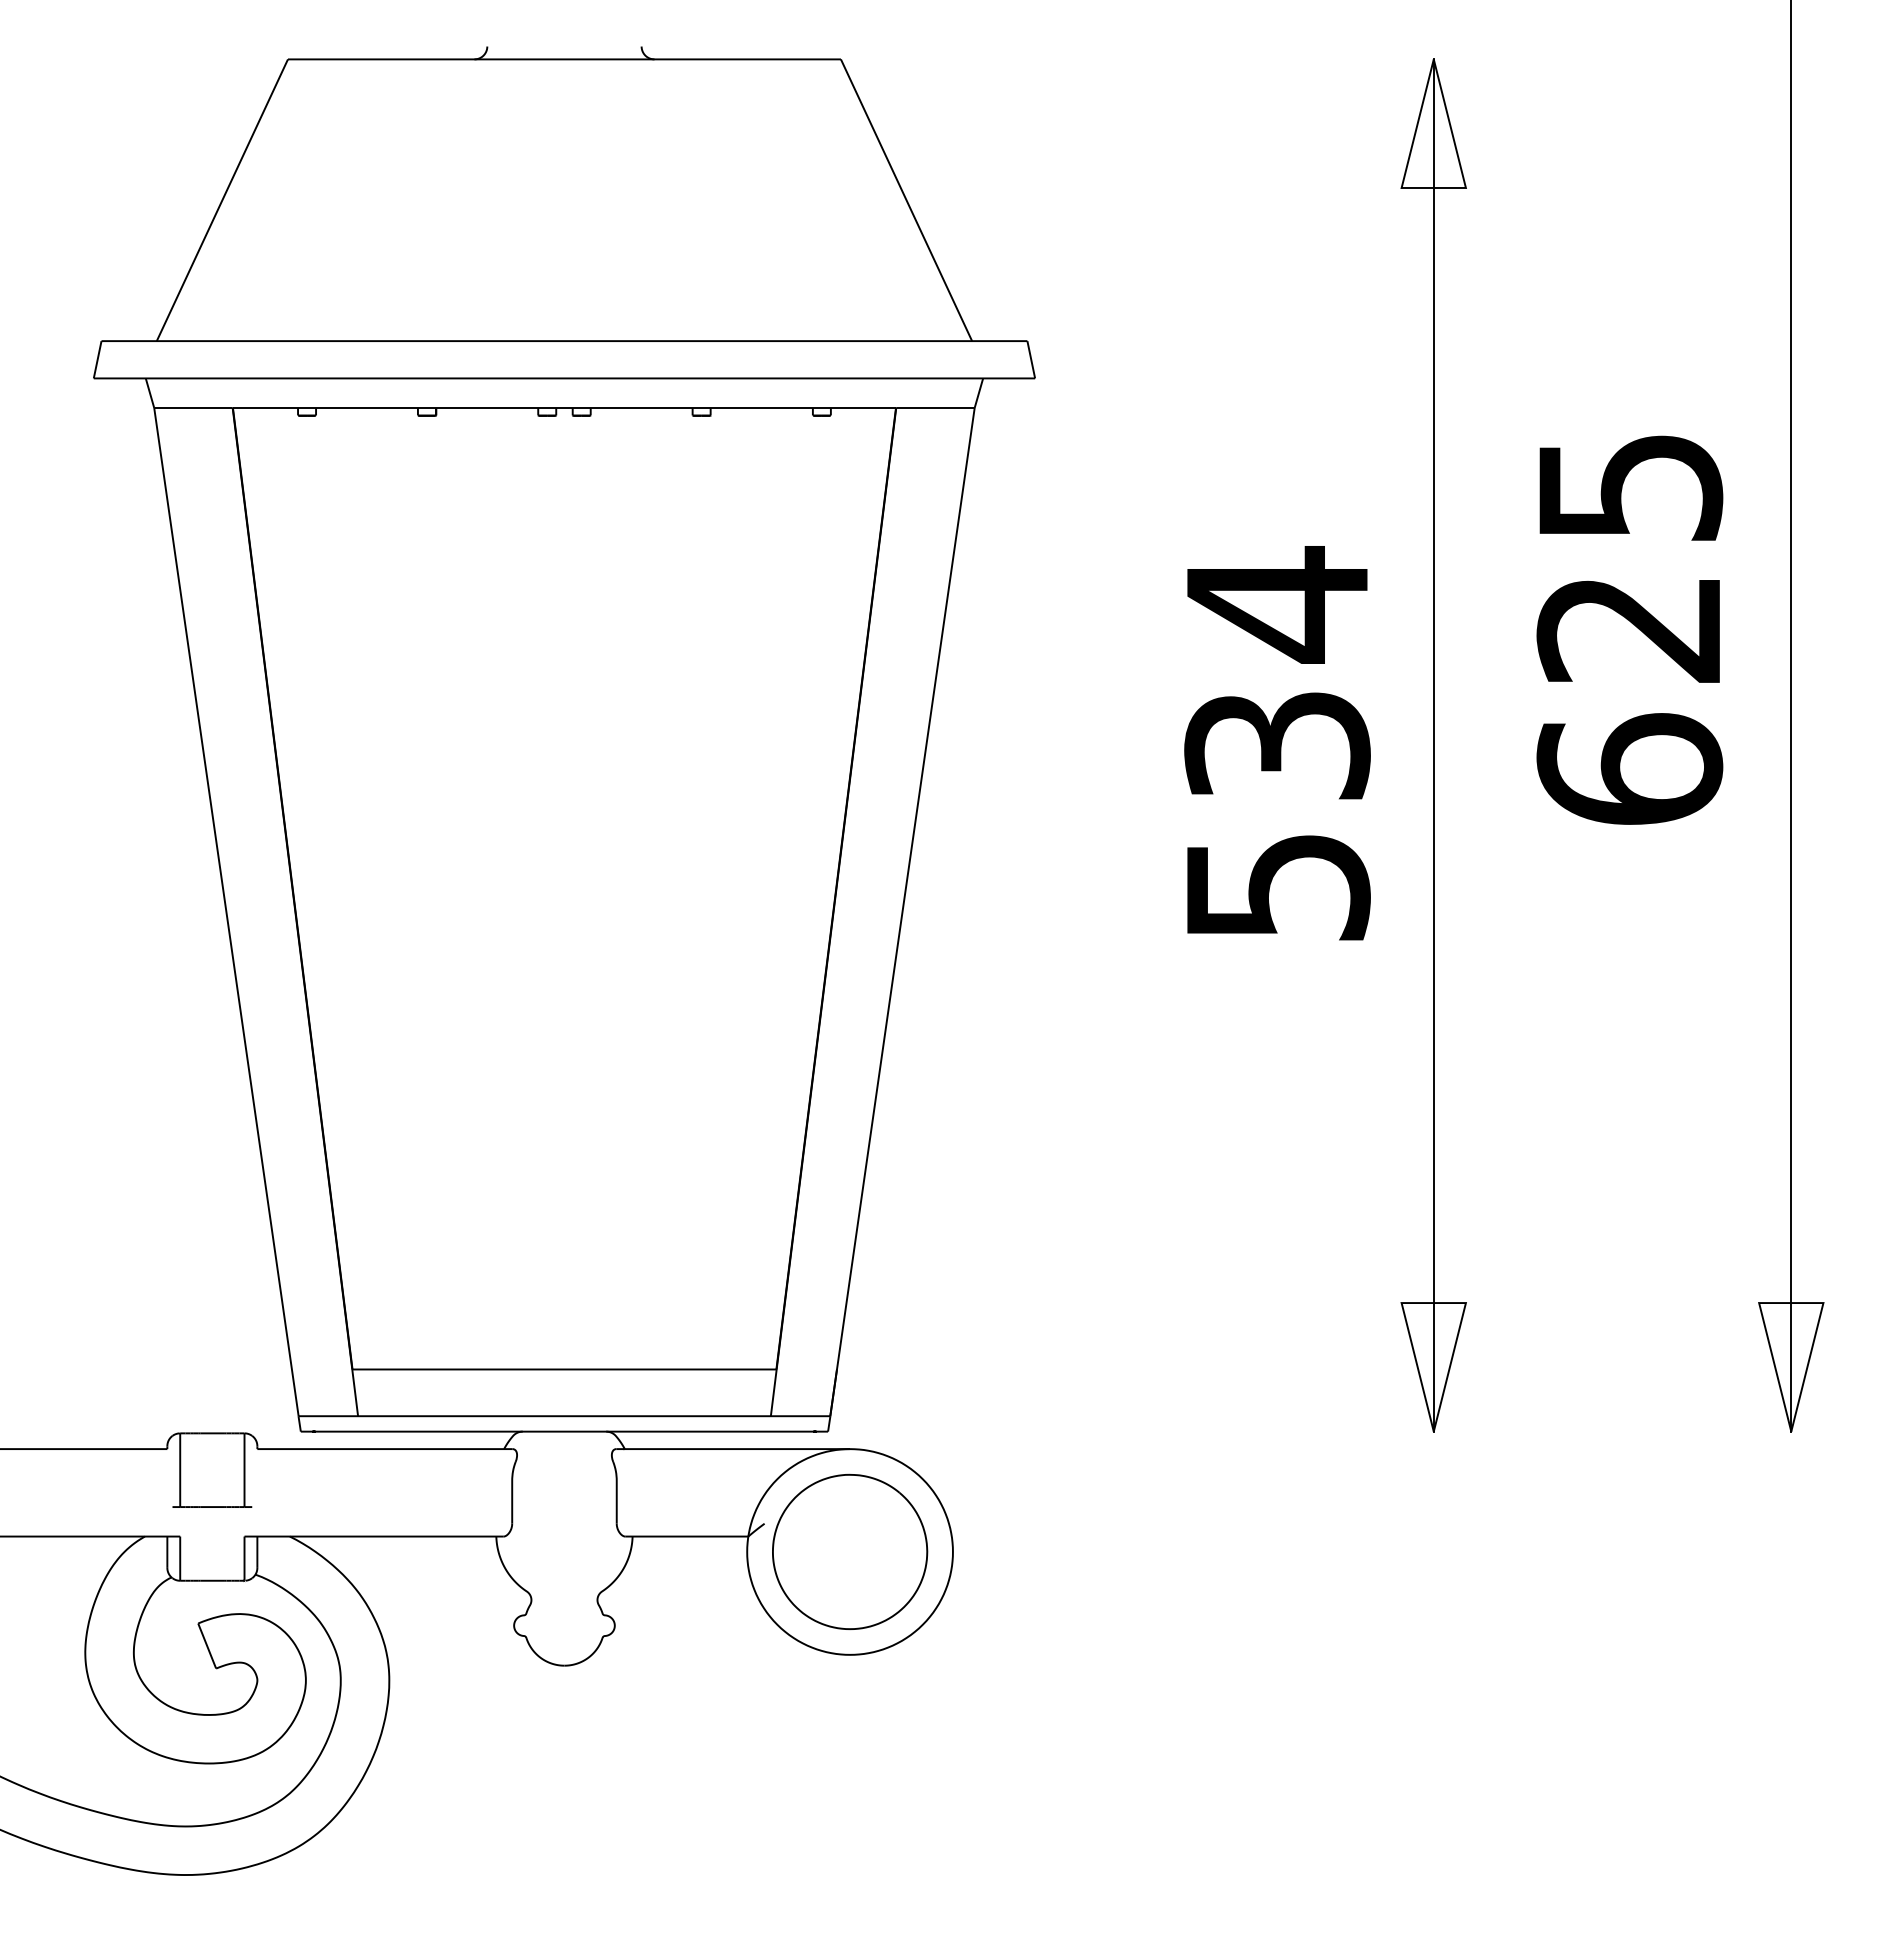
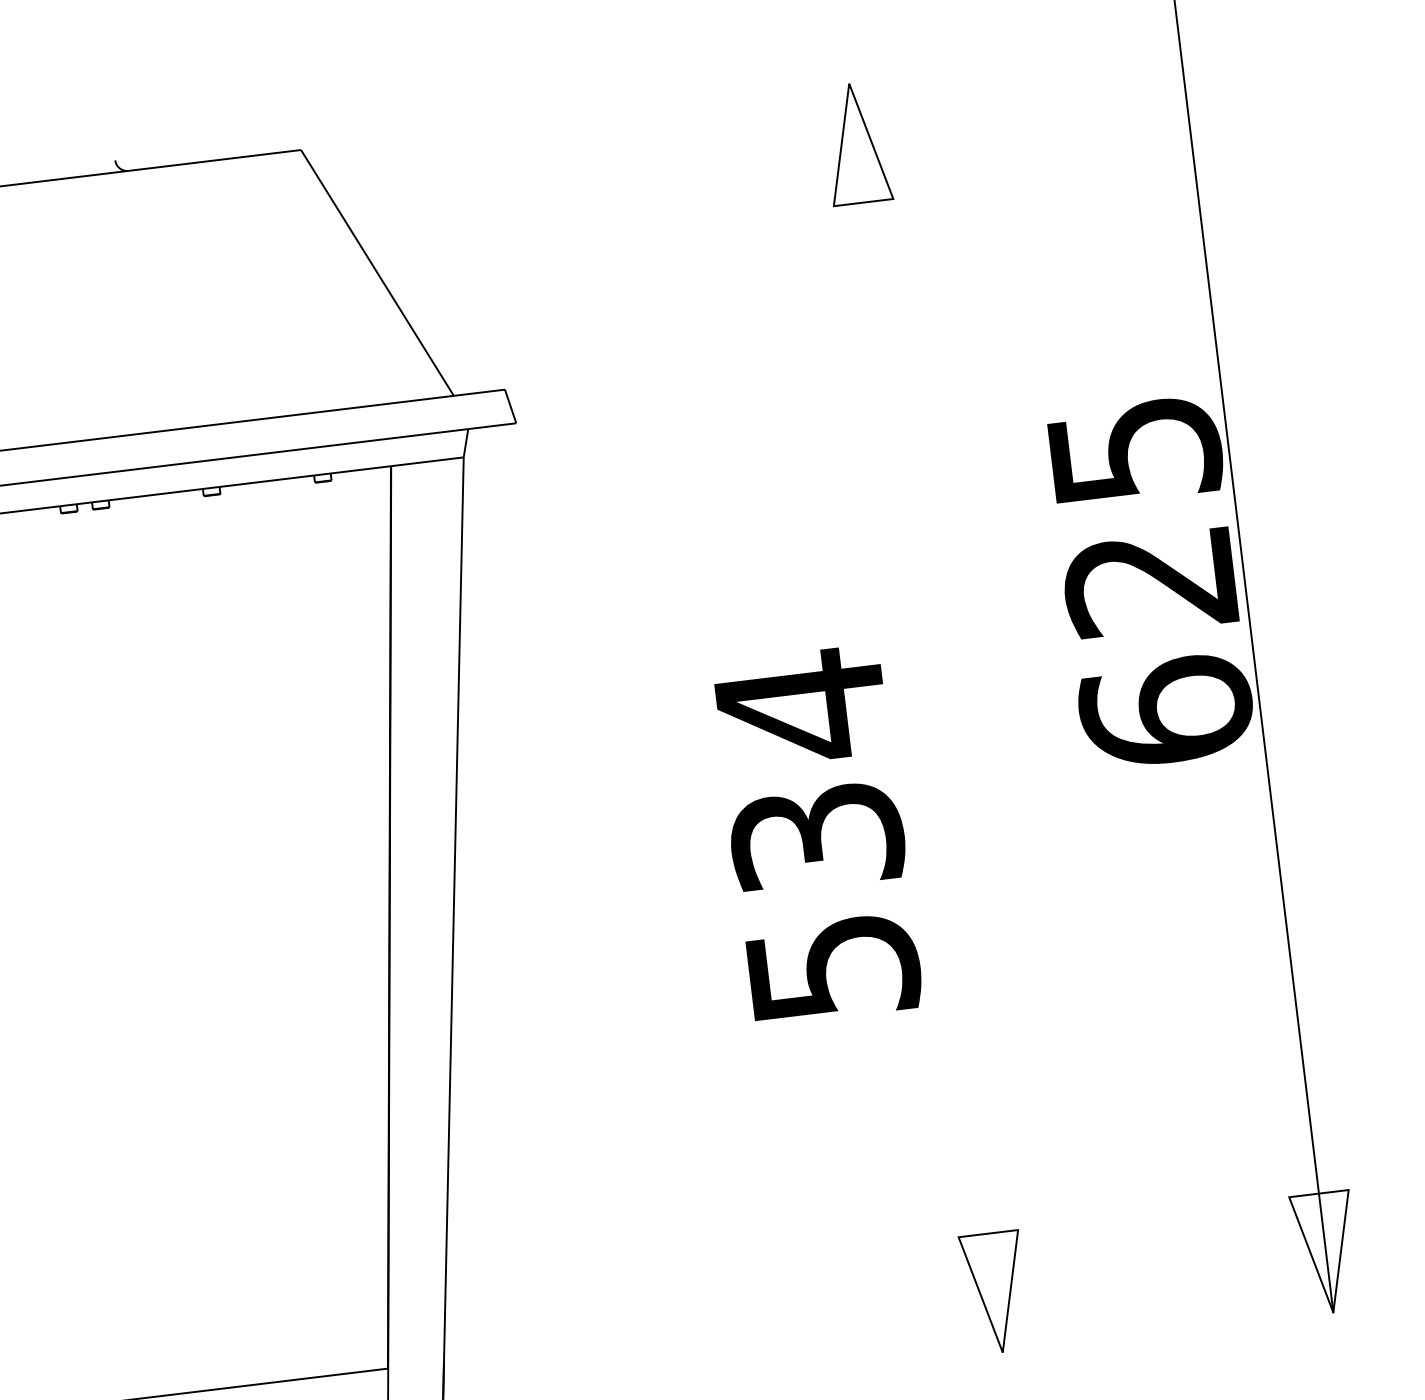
text: (1629, 629) -> (1150, 582), moved
text: (1277, 743) -> (817, 835), moved
line: (1433, 745) -> (925, 718), removed

